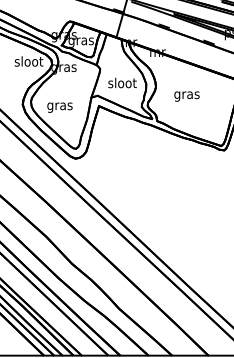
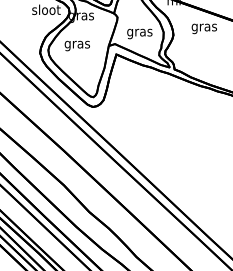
text: (122, 83) -> (139, 31), sloot -> gras
text: (186, 96) -> (203, 28), moved
text: (59, 107) -> (76, 45), moved

